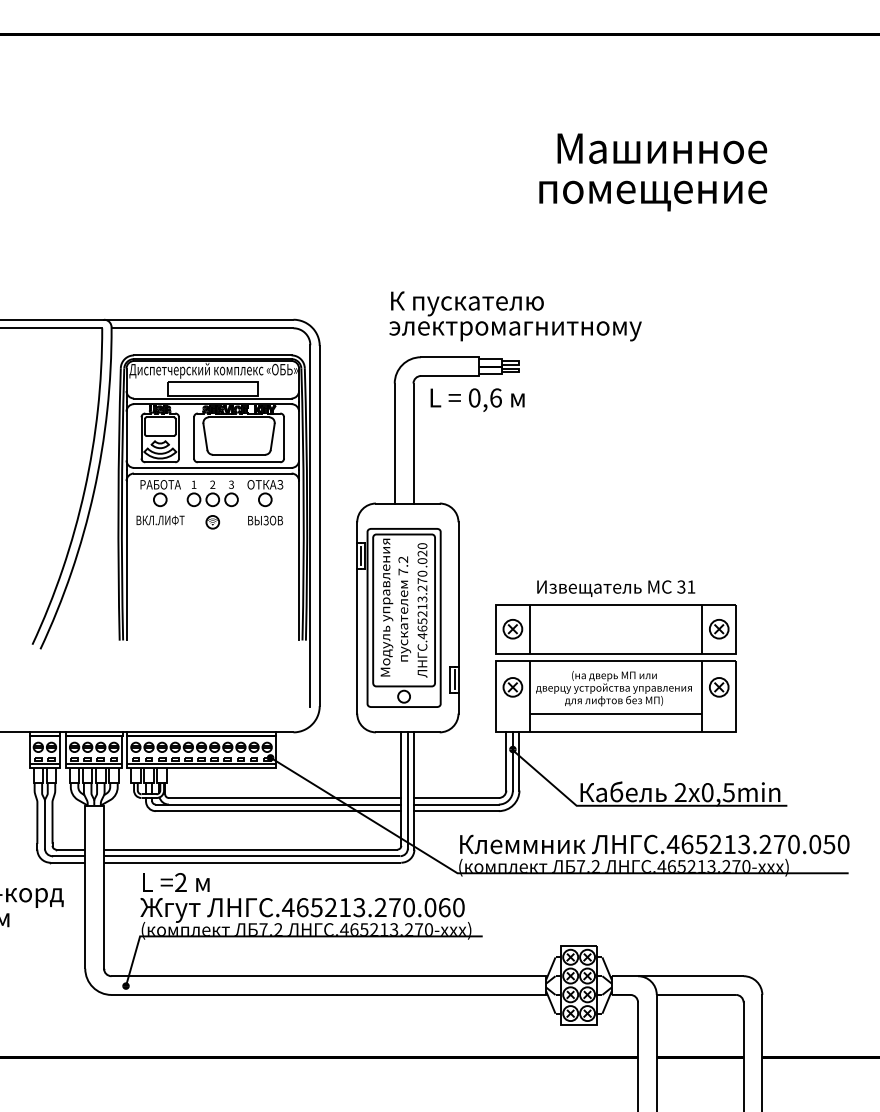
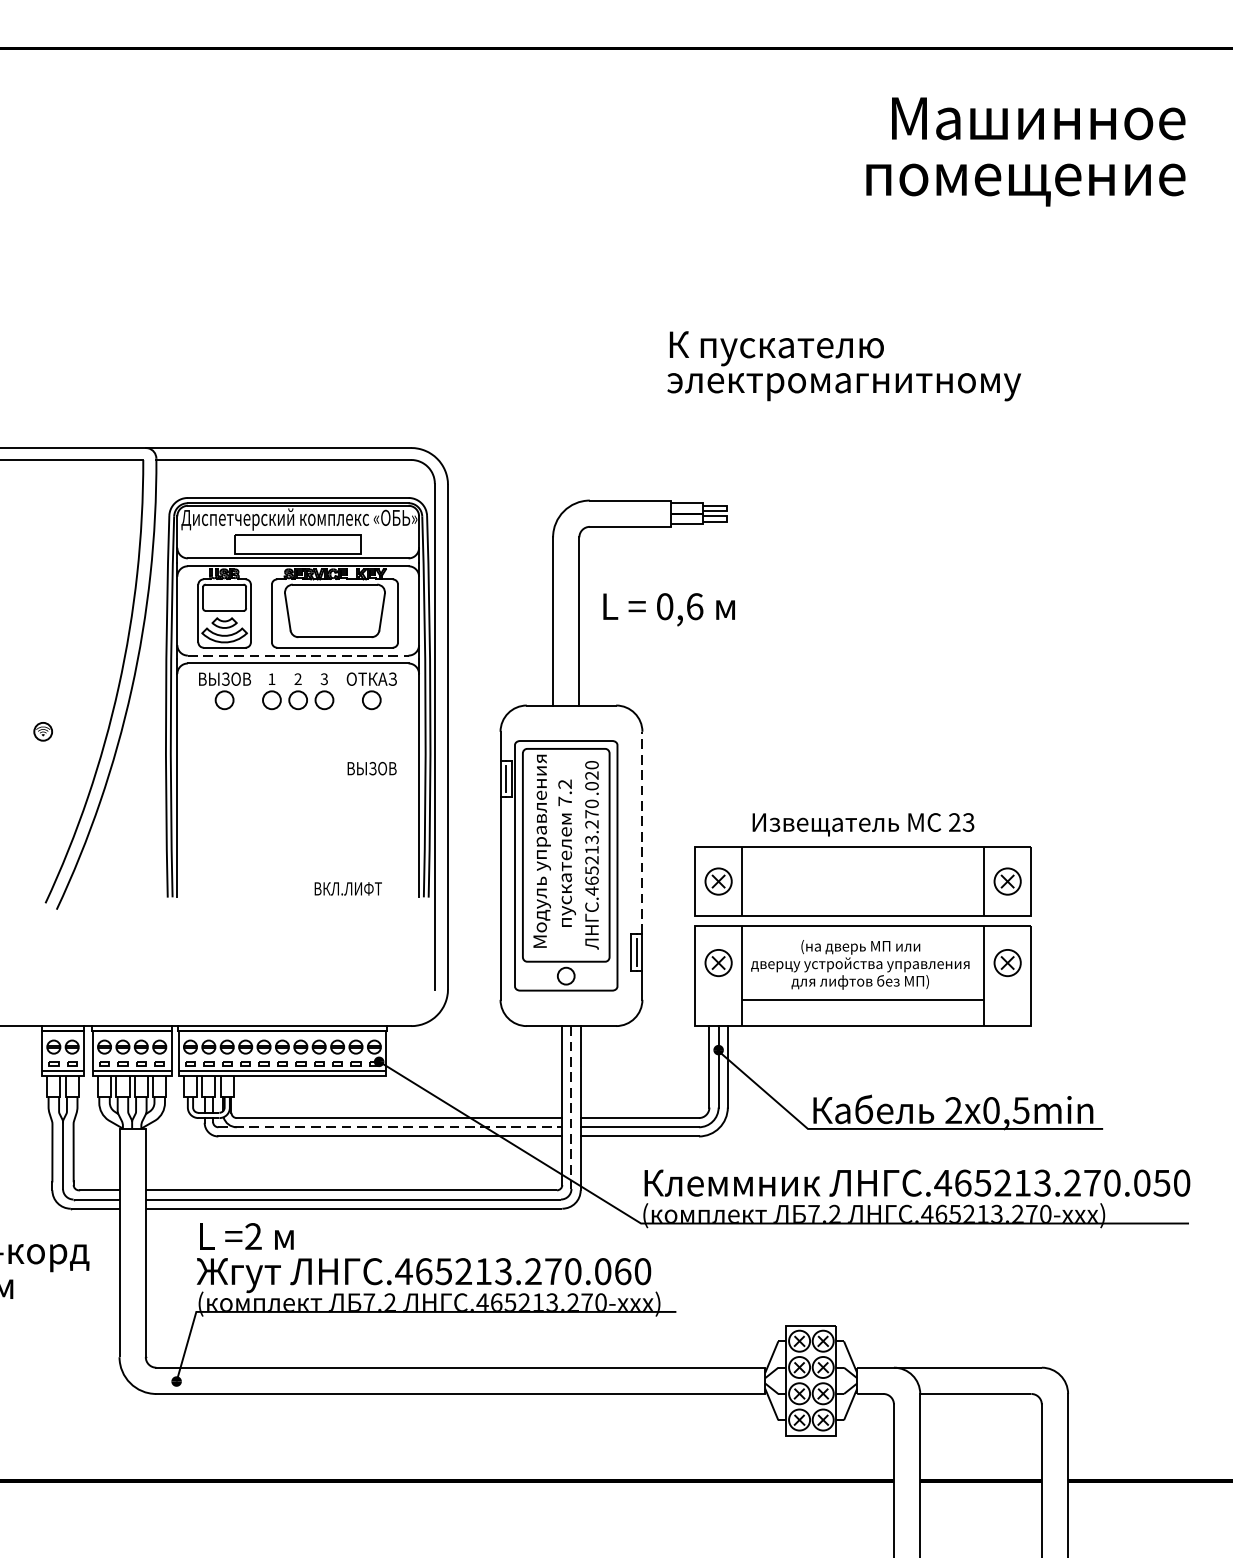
text: (653, 172) -> (1026, 152), moved
text: (515, 316) -> (844, 366), moved
text: (477, 399) -> (669, 608), moved
line: (212, 467) -> (297, 655), solid -> dashed
text: (160, 484) -> (224, 678), РАБОТА -> ВЫЗОВ
text: (160, 520) -> (348, 888), moved
text: (265, 520) -> (372, 768), moved
part: (212, 522) -> (42, 732), moved
text: (686, 586) -> (961, 821), 31 -> 23
line: (458, 594) -> (642, 832), solid -> dashed
line: (407, 791) -> (570, 1108), solid -> dashed
line: (278, 804) -> (390, 1127), solid -> dashed

